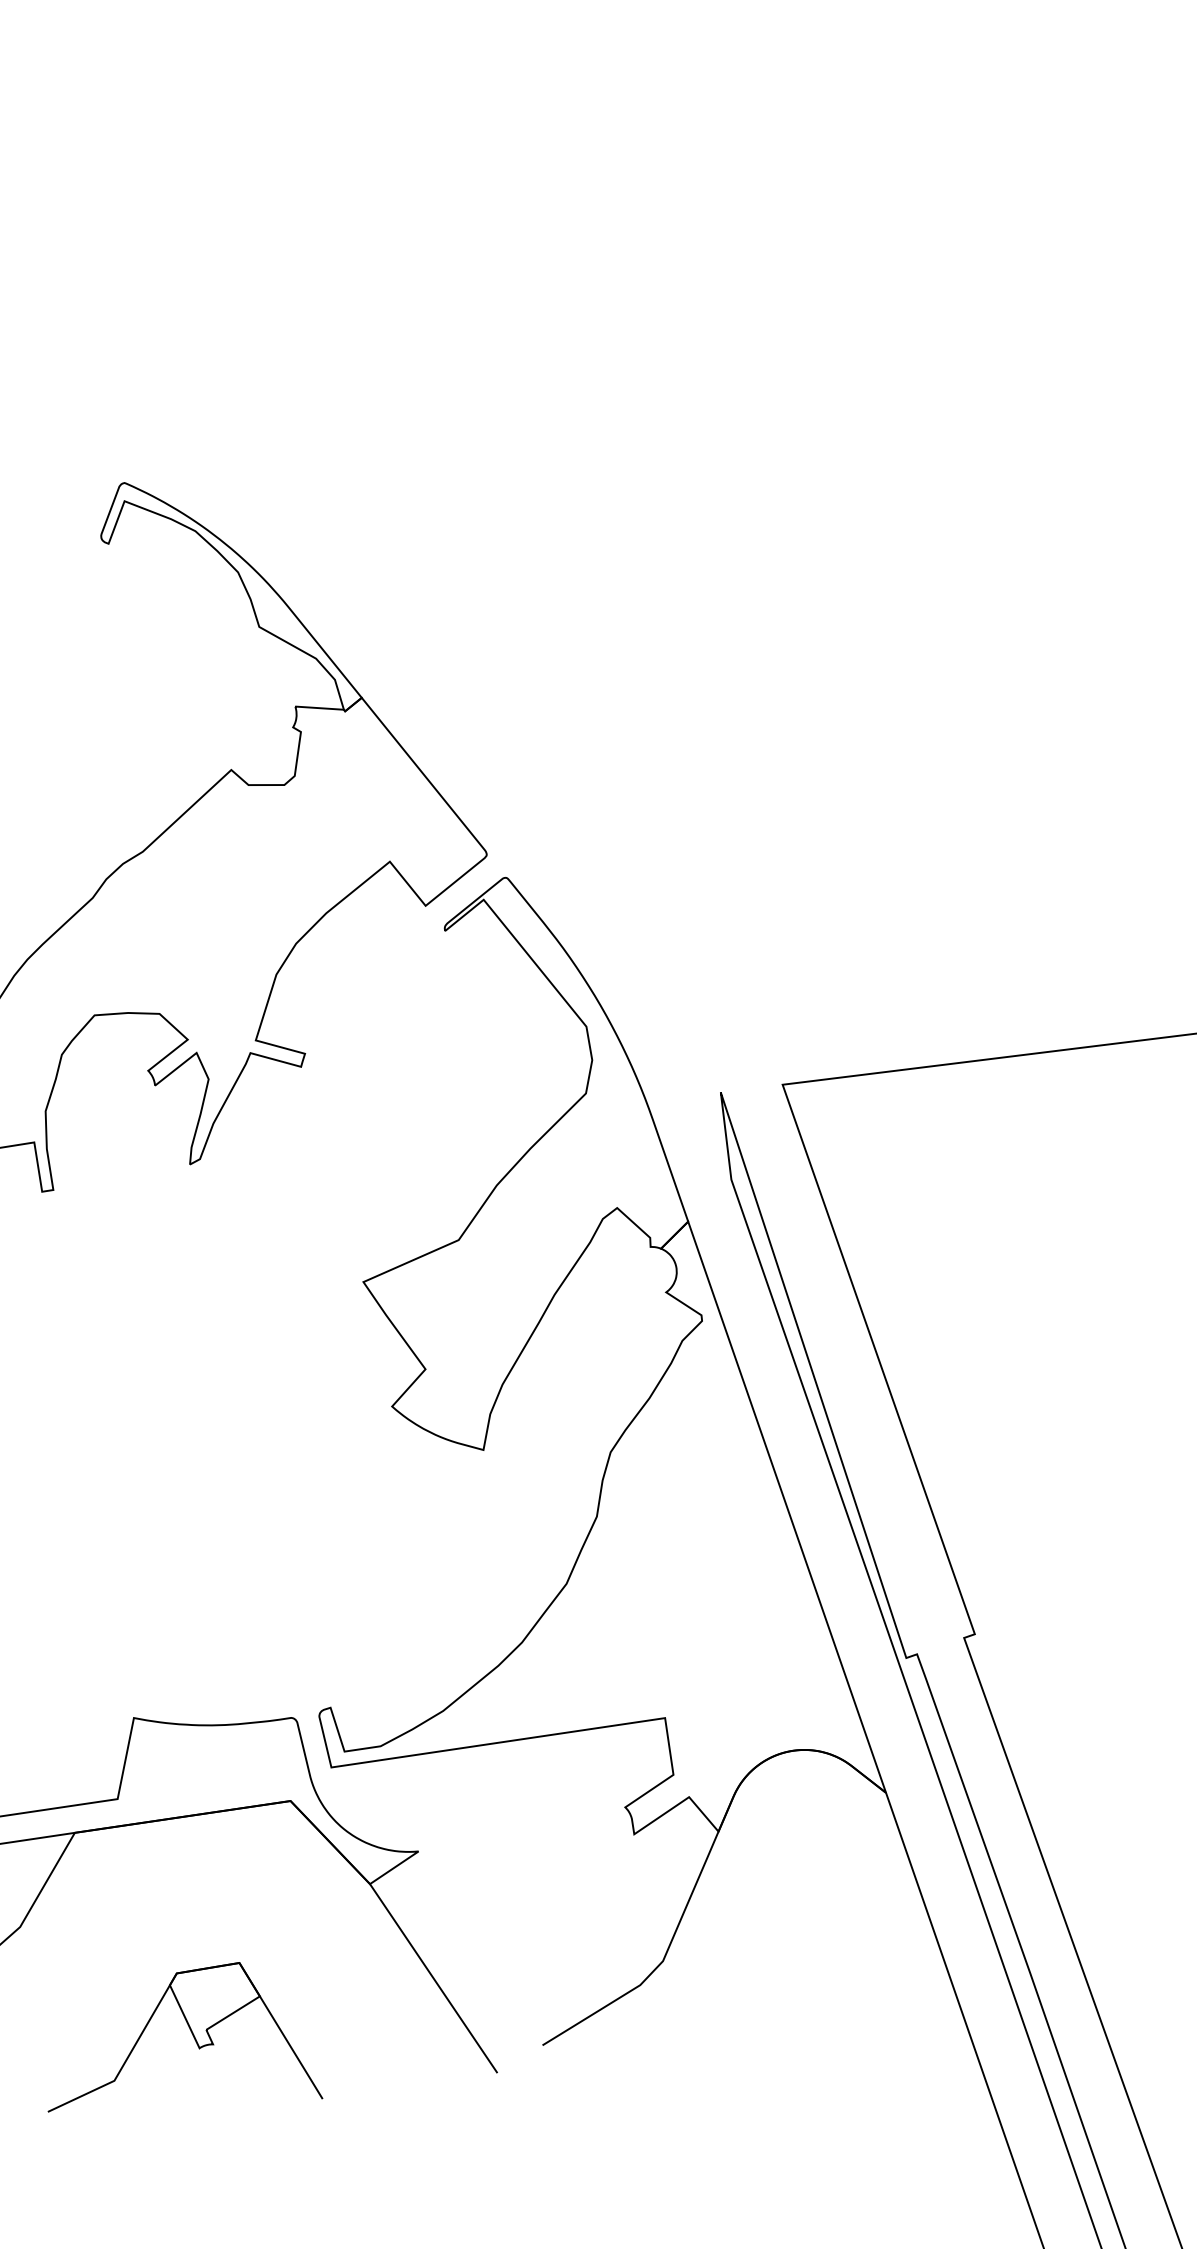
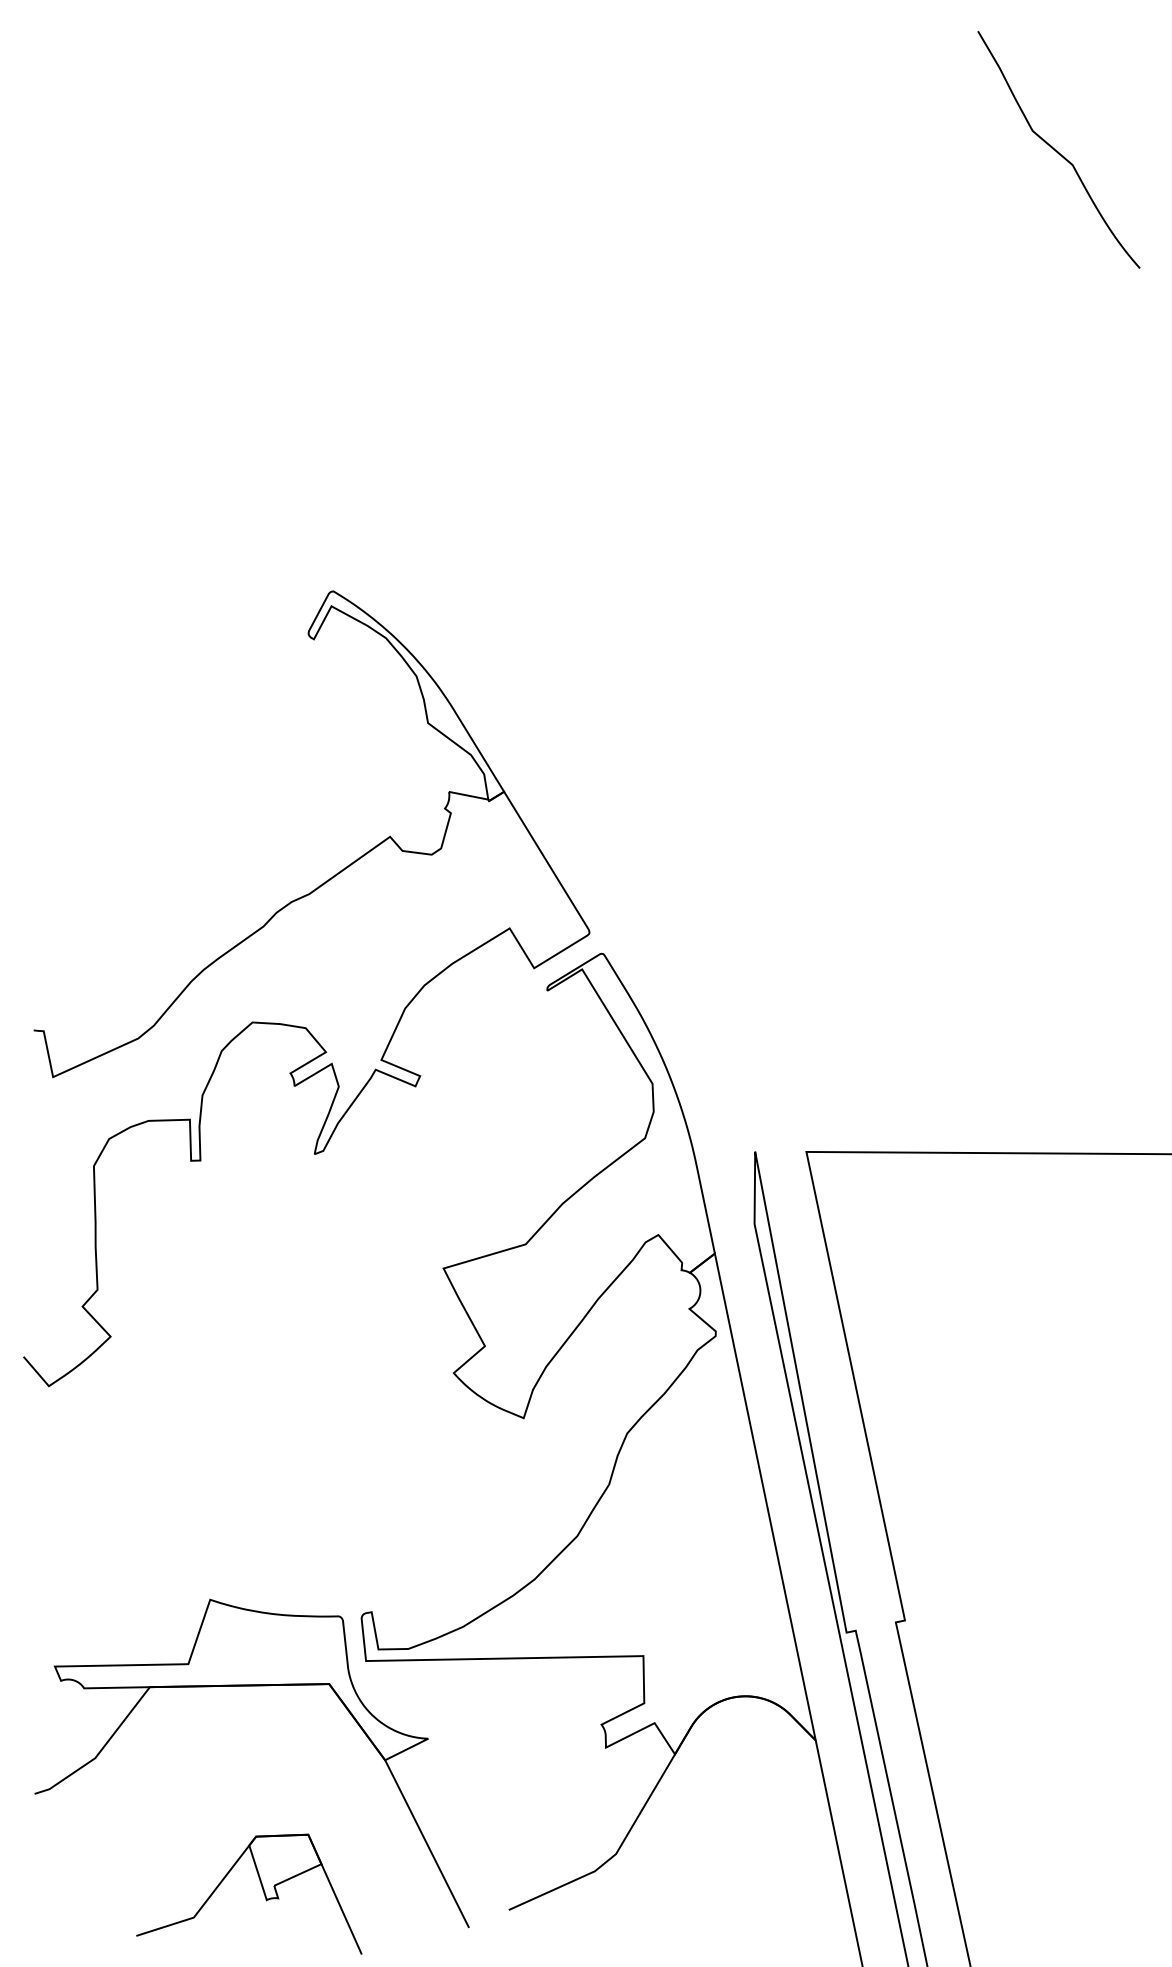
part: (192, 2037) -> (262, 1890), moved

